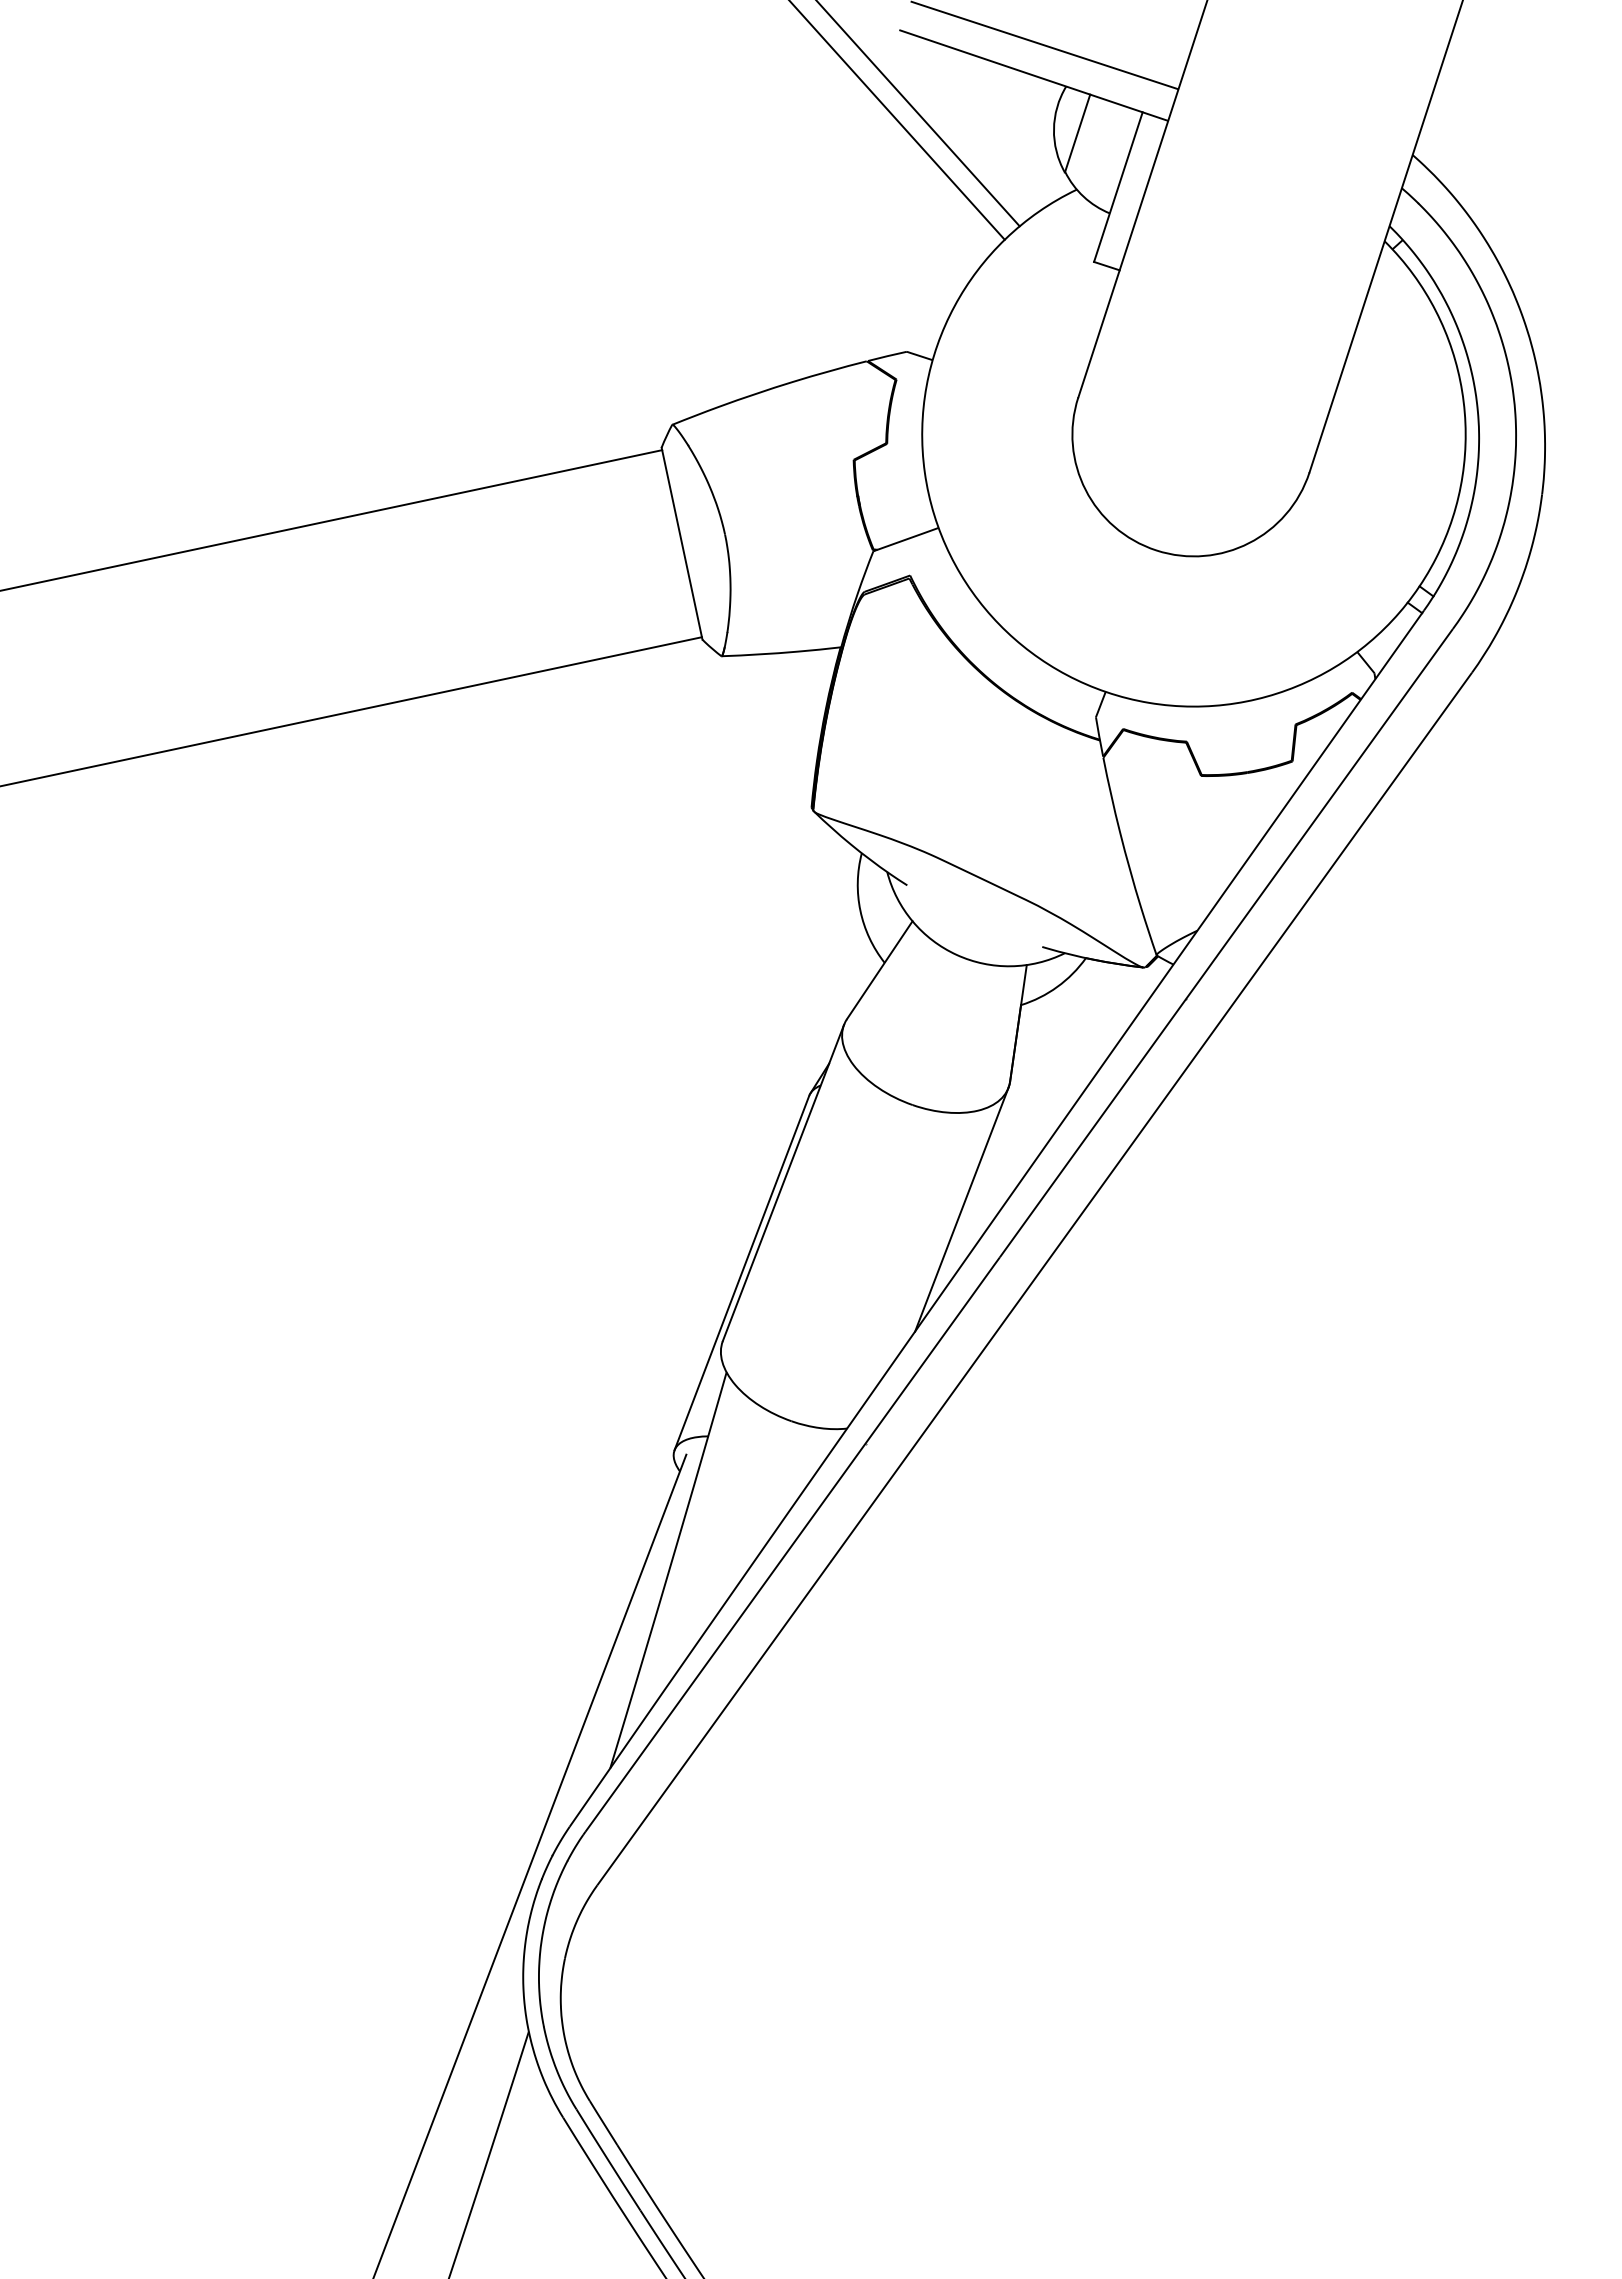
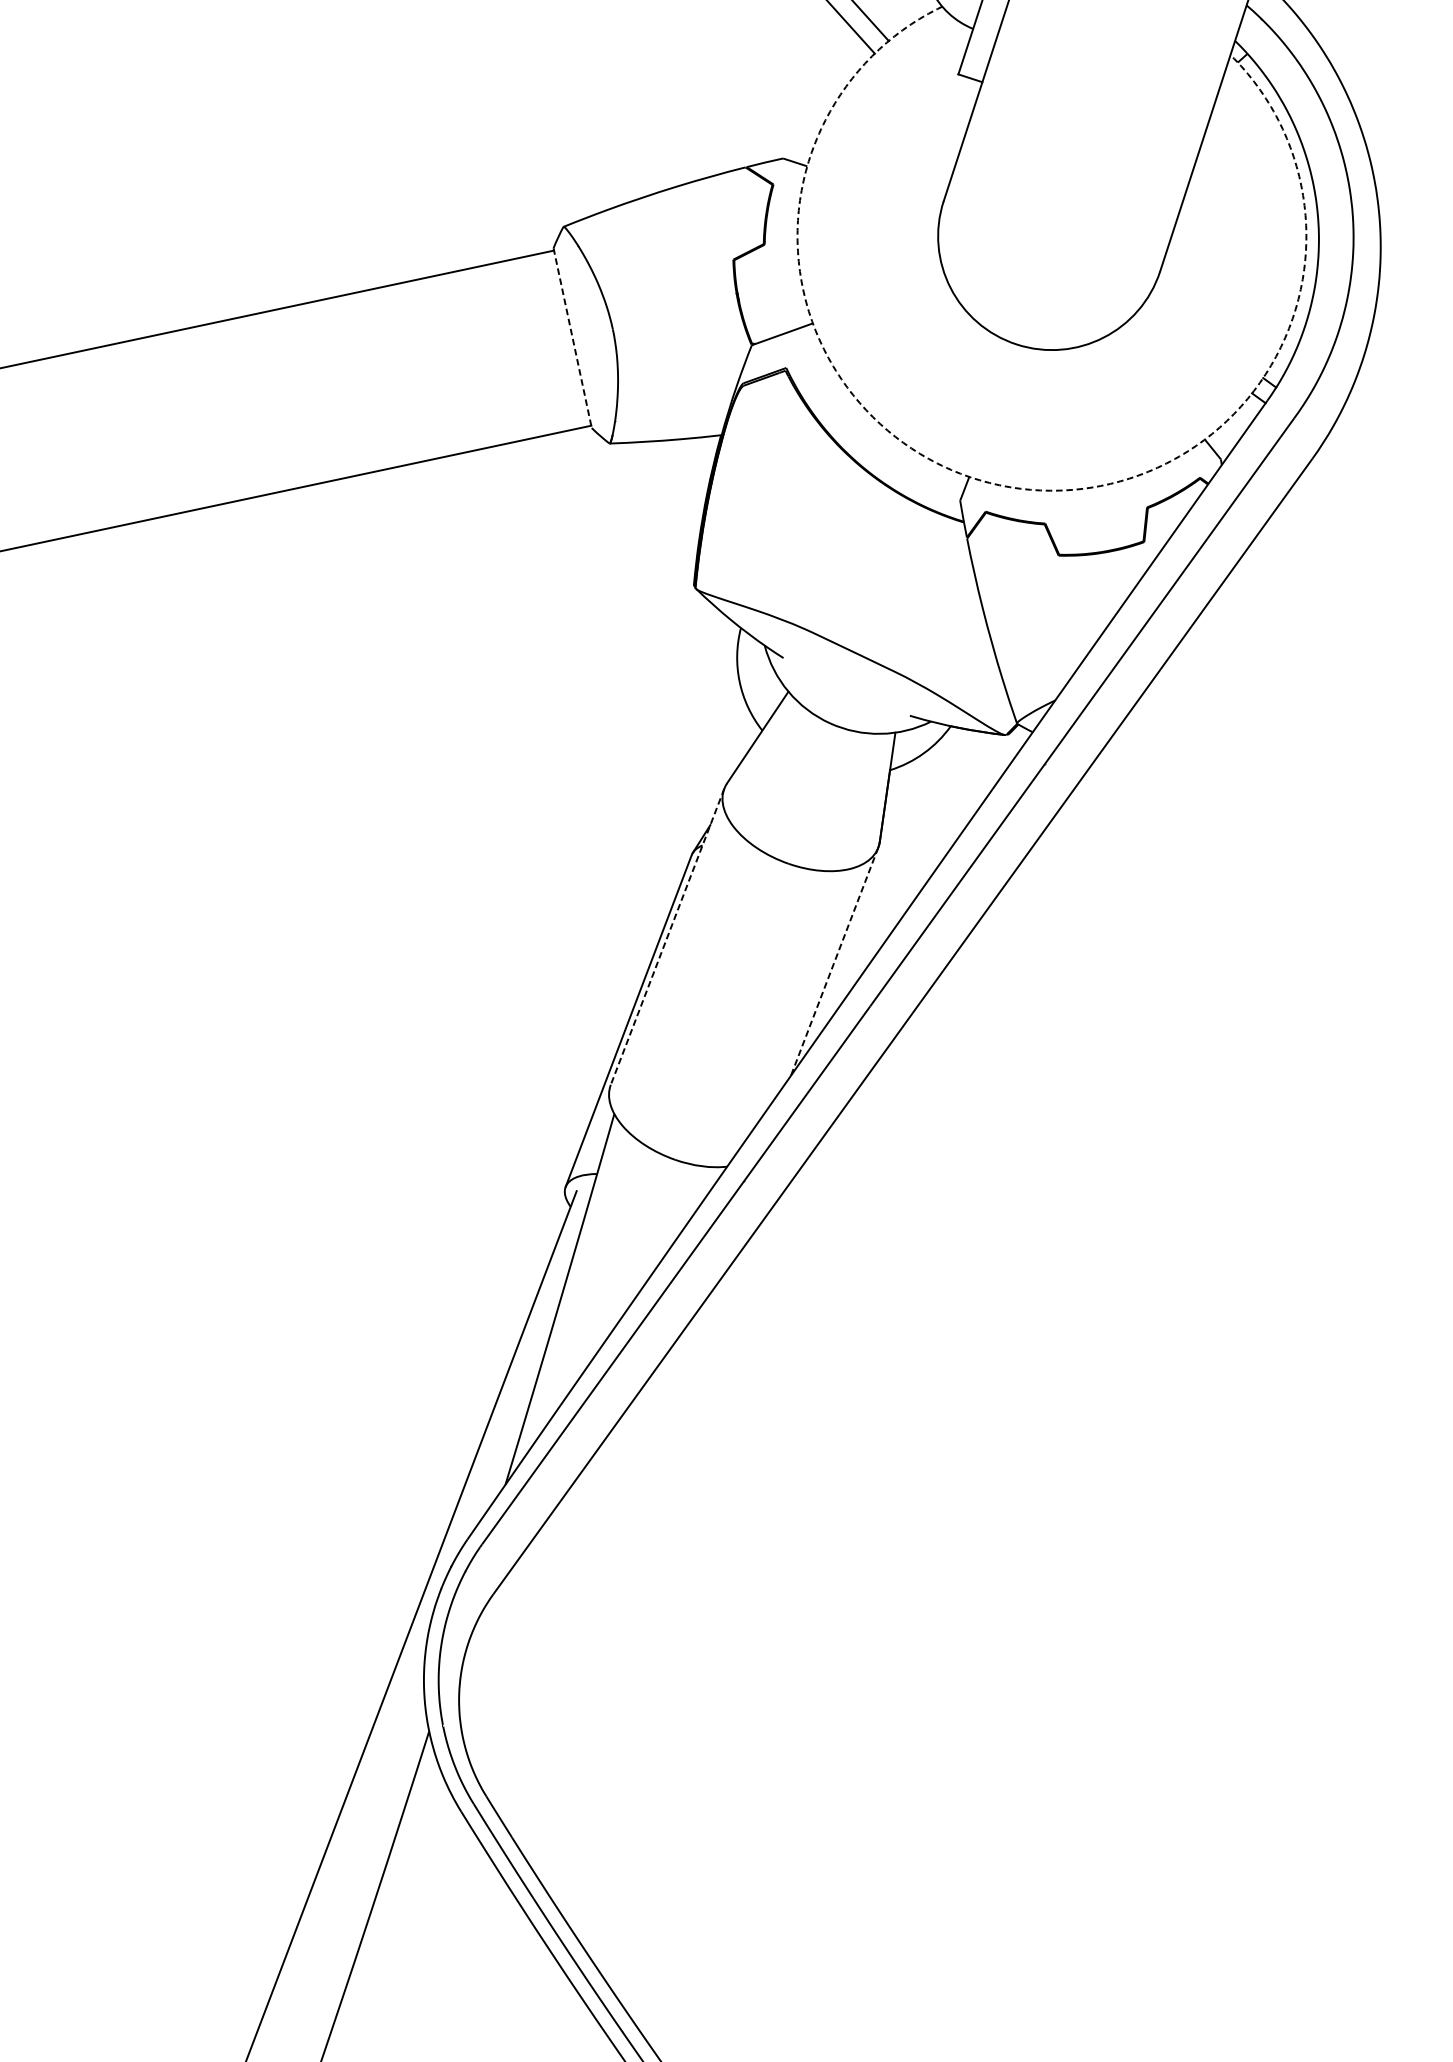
line: (682, 544) -> (573, 338), solid -> dashed
arc: (1149, 702) -> (1010, 486), solid -> dashed
line: (783, 1183) -> (667, 937), solid -> dashed
line: (961, 1210) -> (834, 962), solid -> dashed

